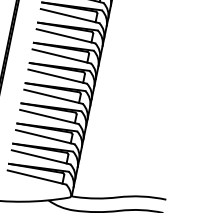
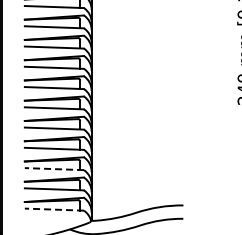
line: (45, 137) -> (54, 169), solid -> dashed
line: (37, 177) -> (54, 209), solid -> dashed

